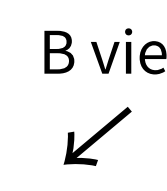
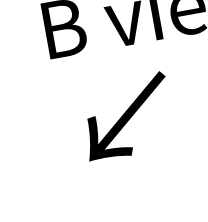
text: (97, 136) -> (126, 116), moved

